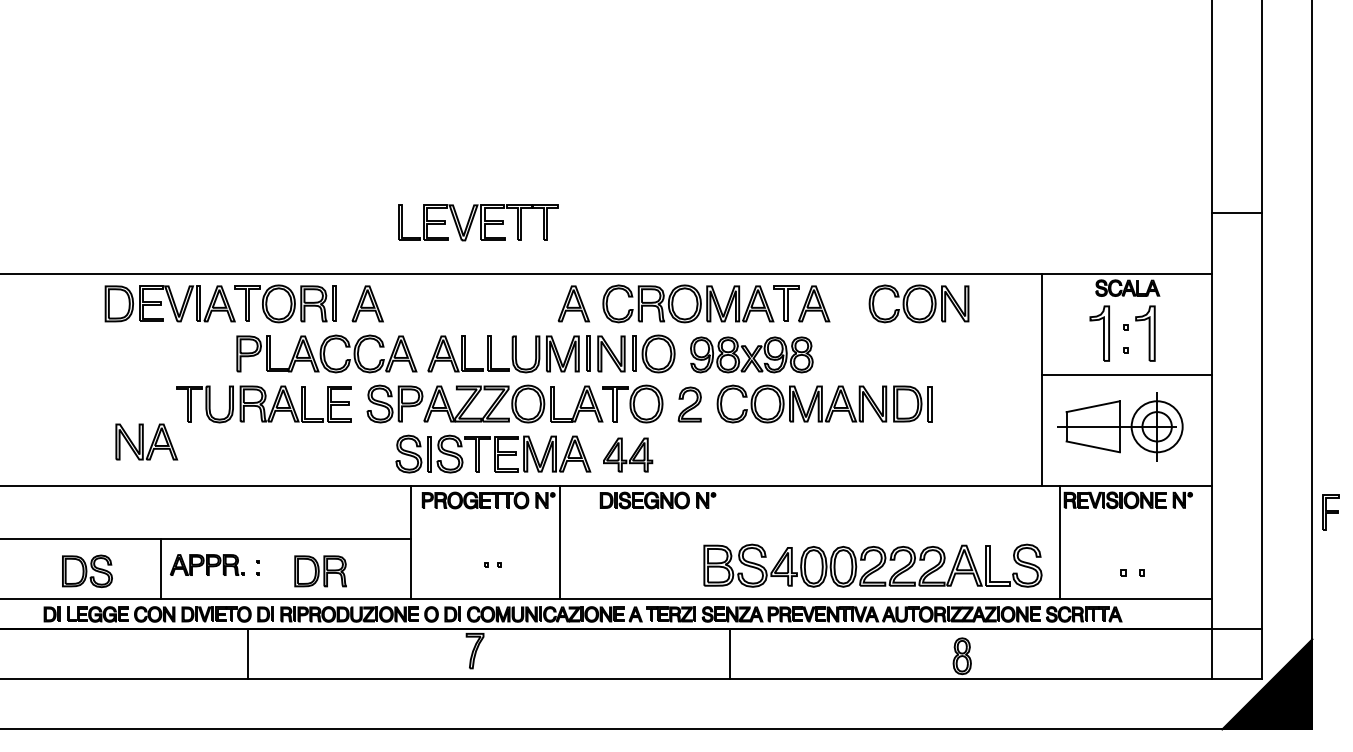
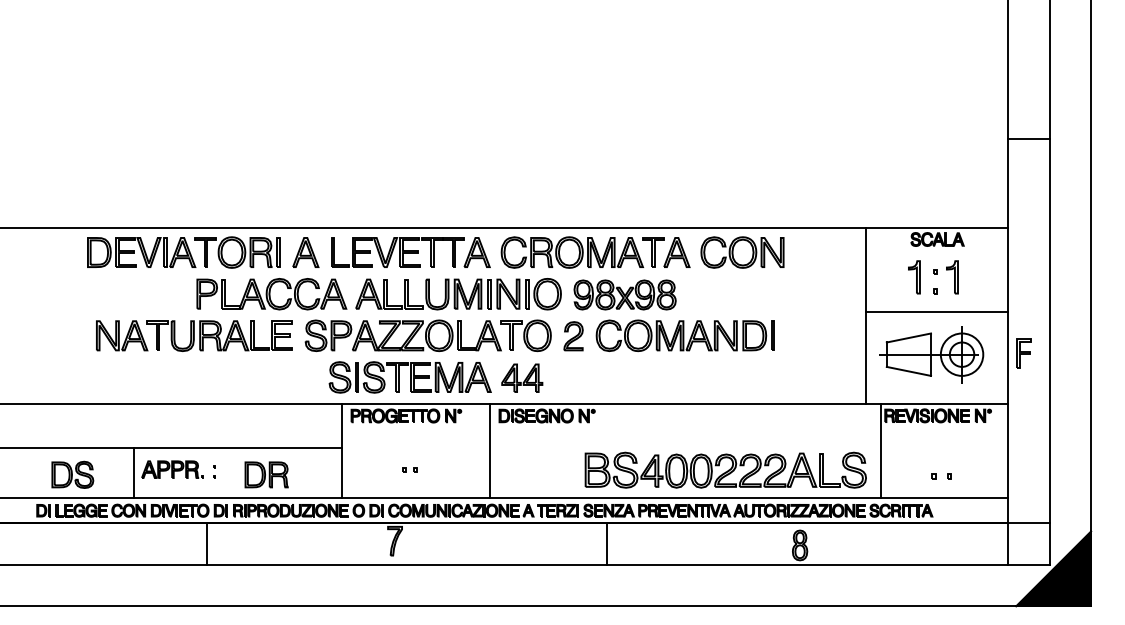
line: (1237, 212) -> (1028, 138), moved
part: (478, 222) -> (397, 252), moved
part: (918, 303) -> (742, 252), moved
part: (1099, 333) -> (914, 277), size x0.71
part: (1145, 333) -> (952, 277), size x0.71
part: (146, 441) -> (121, 335), moved
part: (1330, 512) -> (1023, 353), moved
line: (560, 542) -> (490, 450), moved

